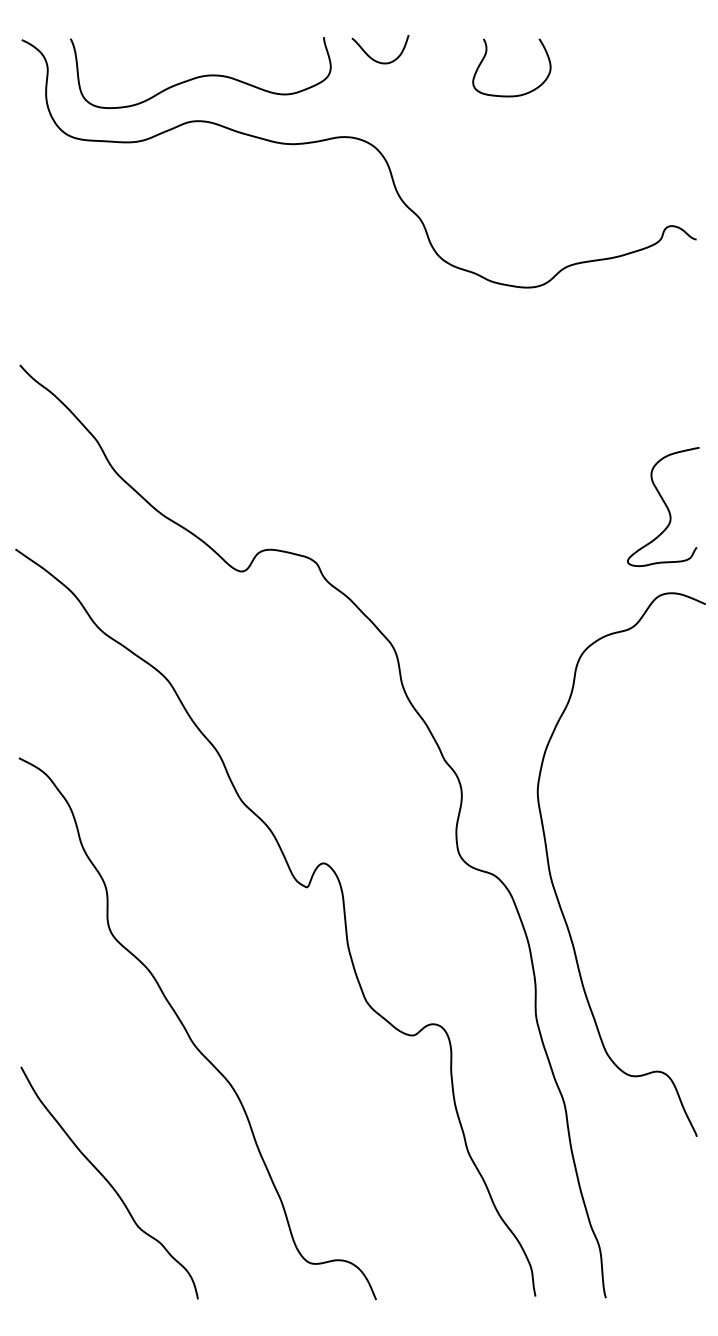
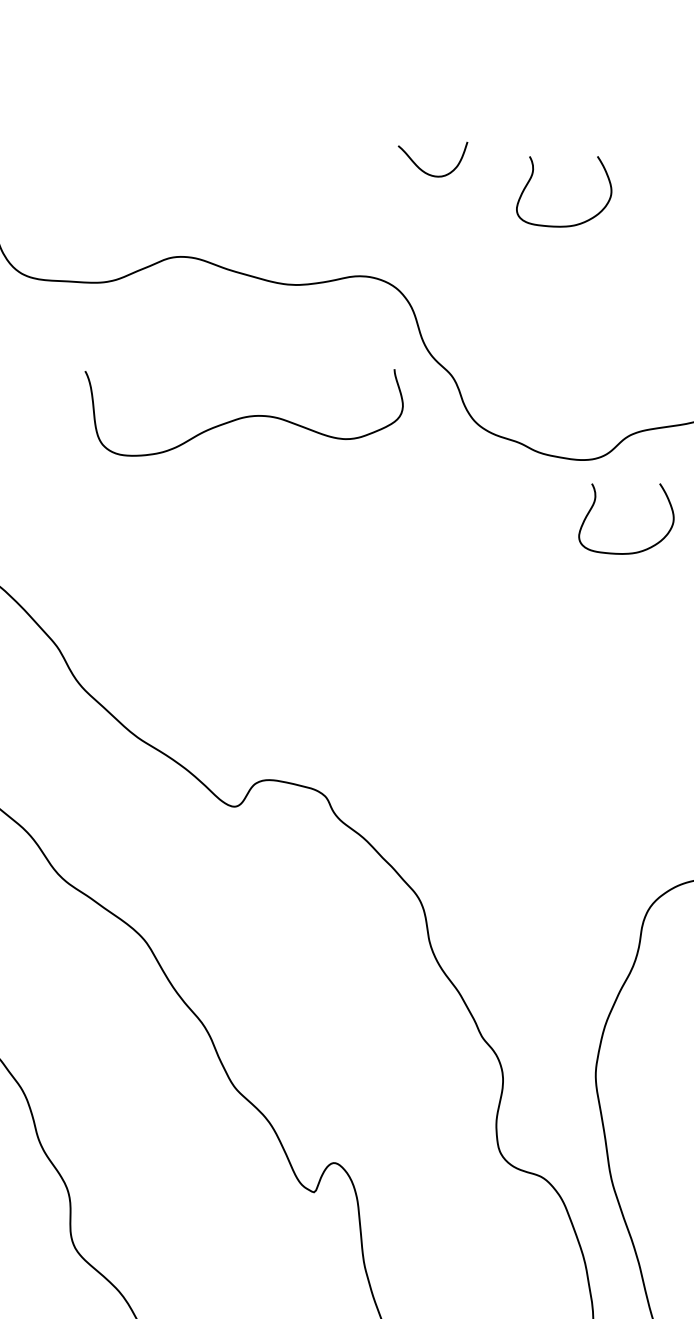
curve: (373, 58) -> (424, 170), moved
curve: (200, 75) -> (243, 415), moved
curve: (536, 325) -> (594, 506), added

